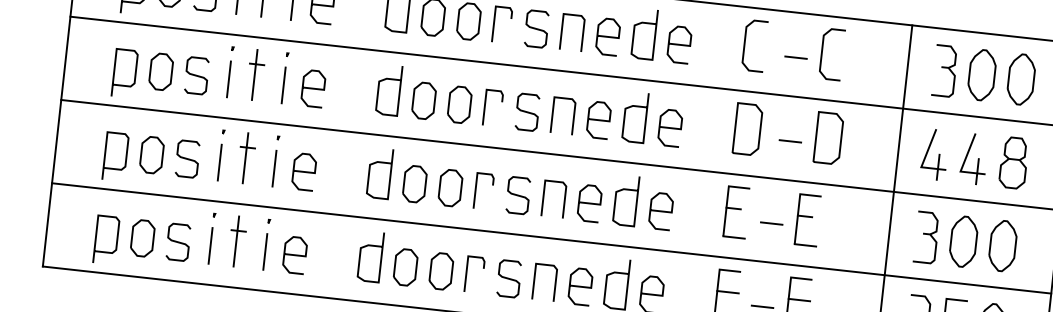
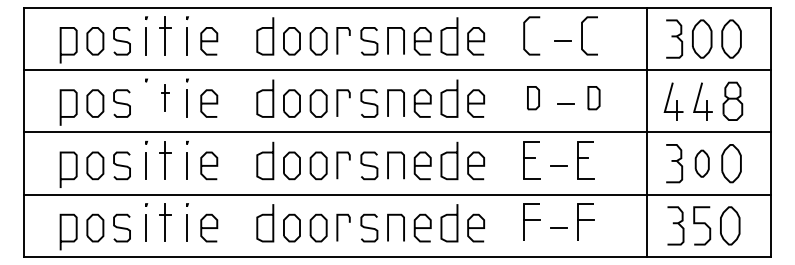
part: (255, 75) -> (165, 98), size x0.7
line: (229, 79) -> (146, 103), removed
part: (747, 128) -> (533, 97), size x0.6
part: (828, 137) -> (593, 97), size x0.6
part: (964, 241) -> (702, 163), size x0.7

